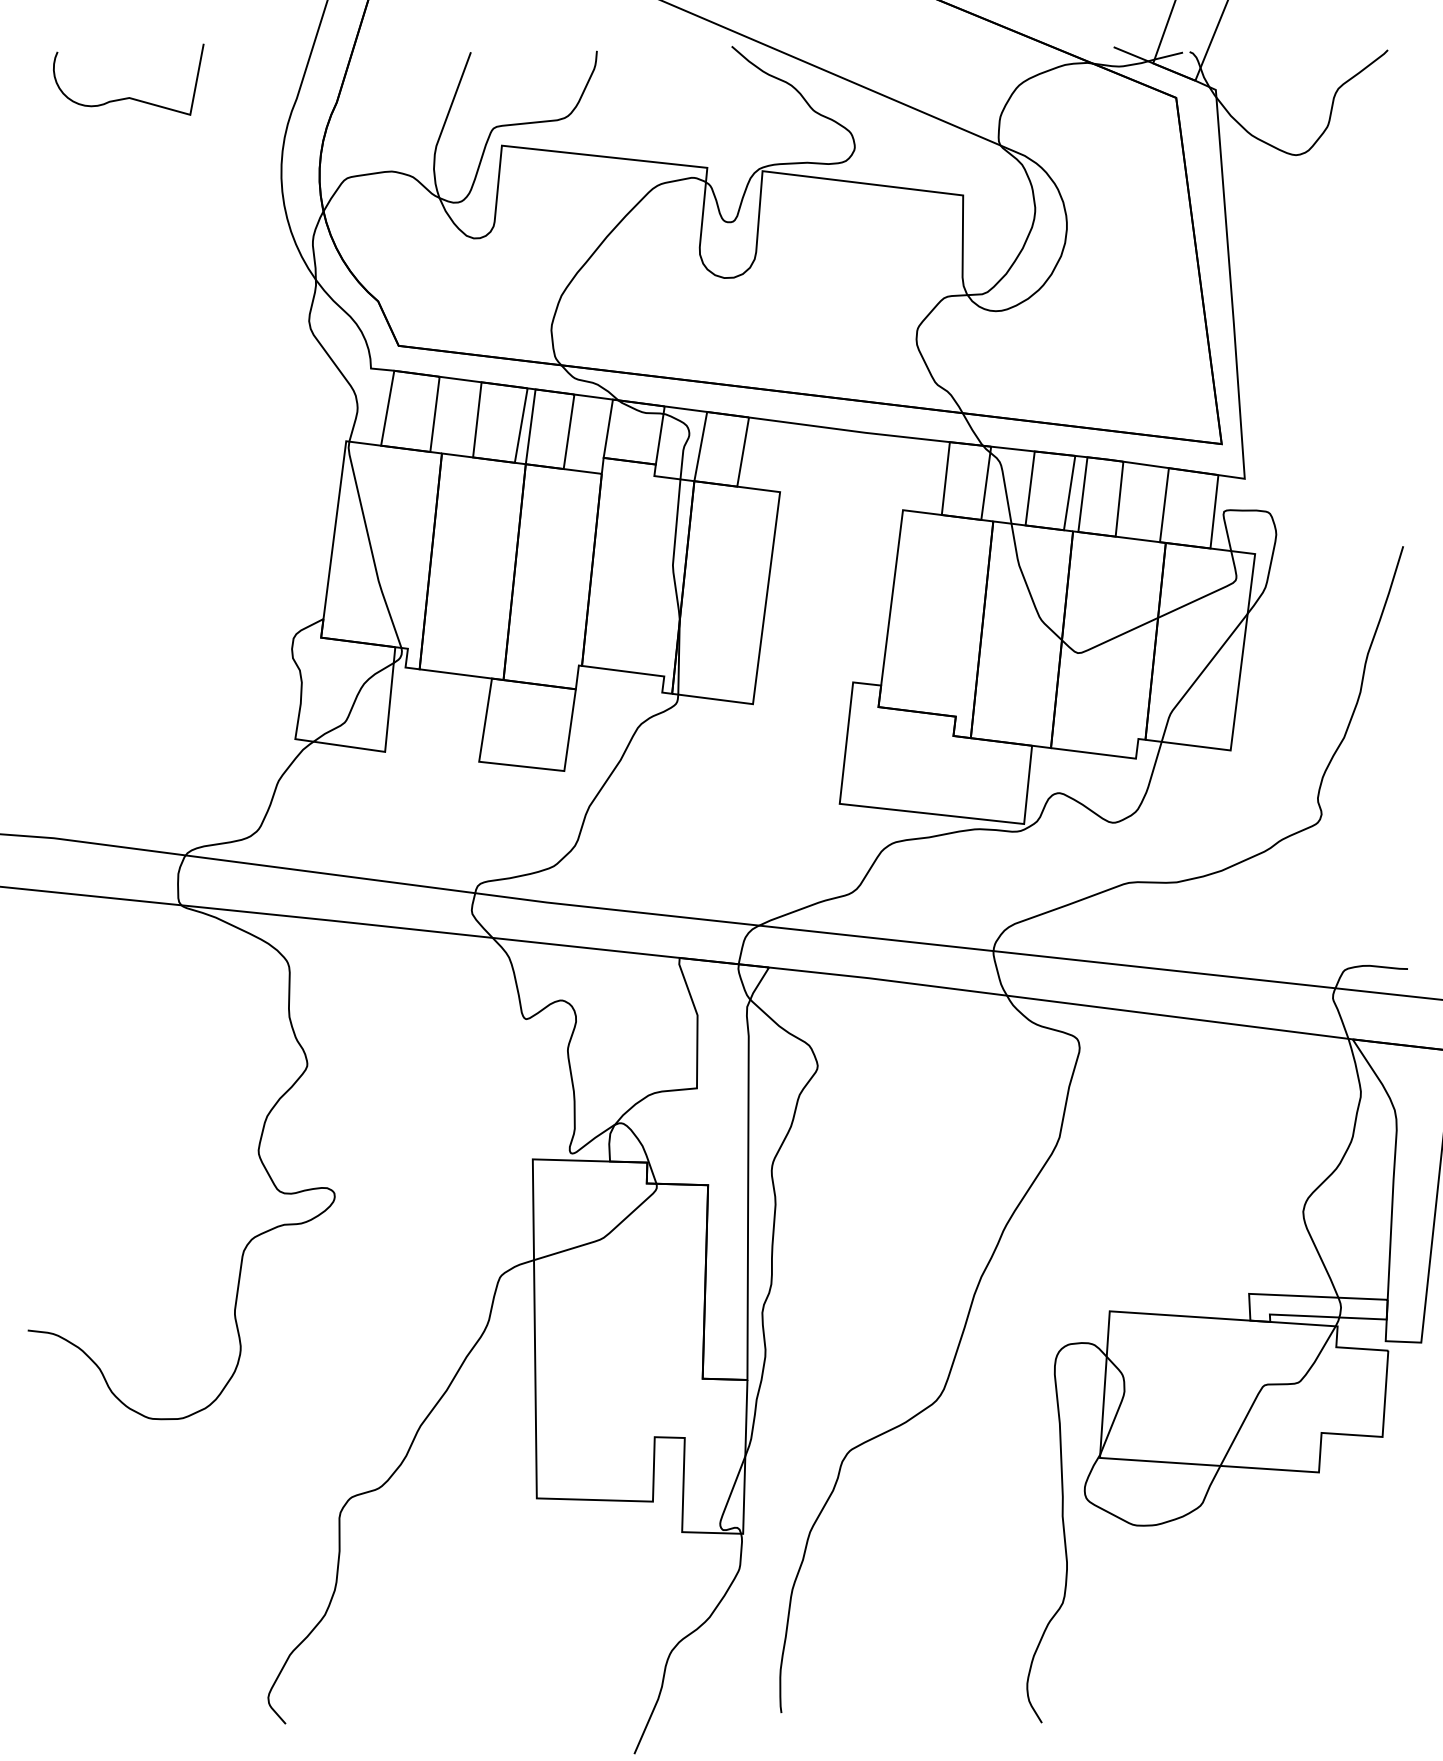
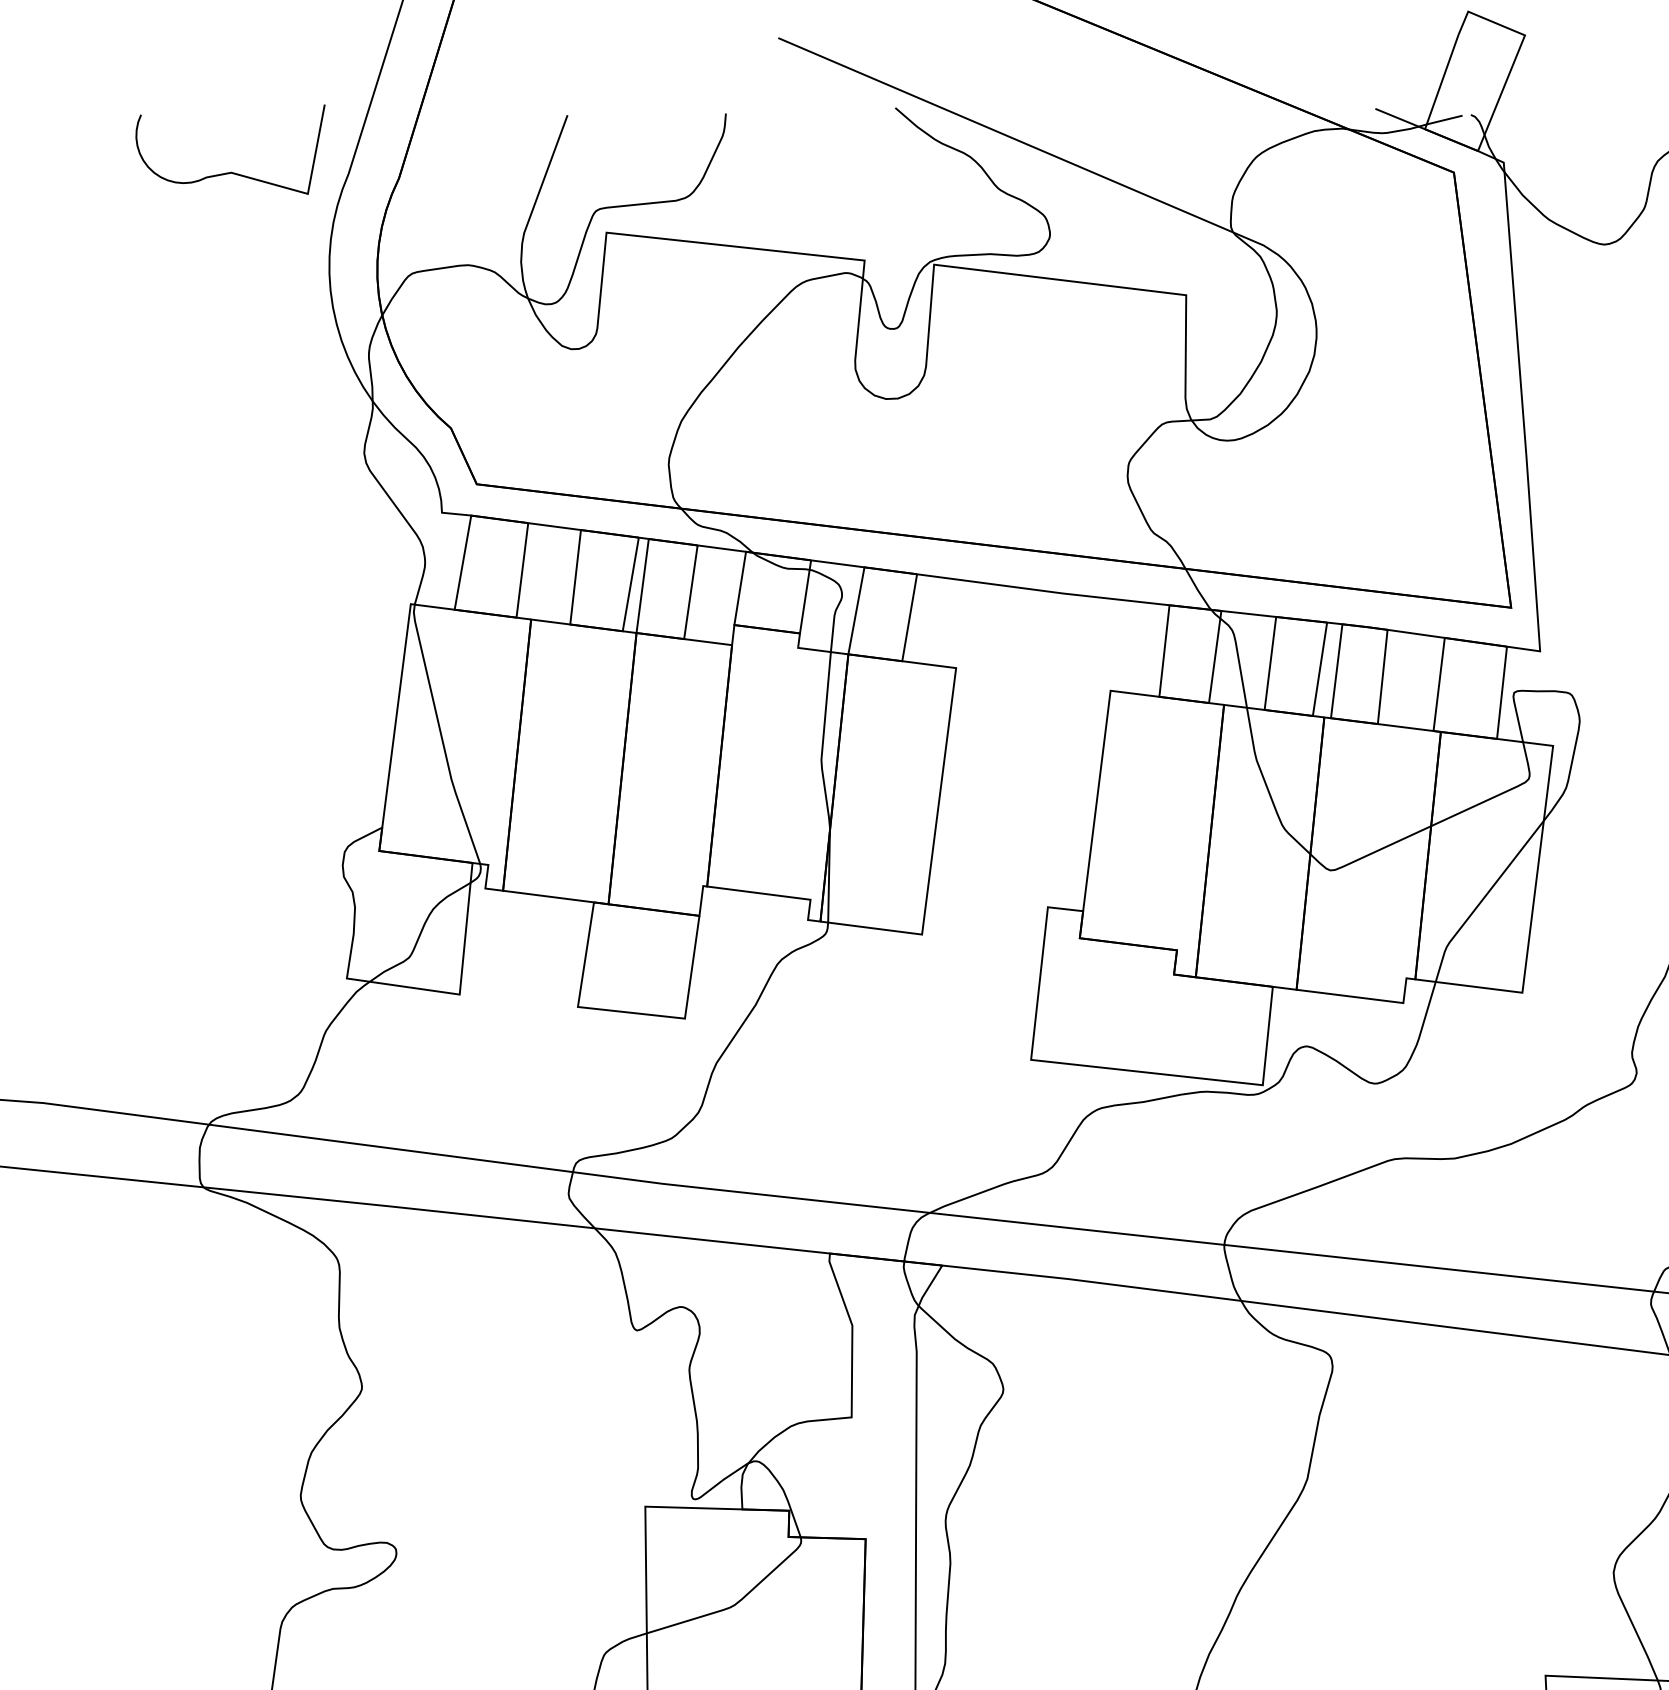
curve: (128, 97) -> (230, 172), moved

